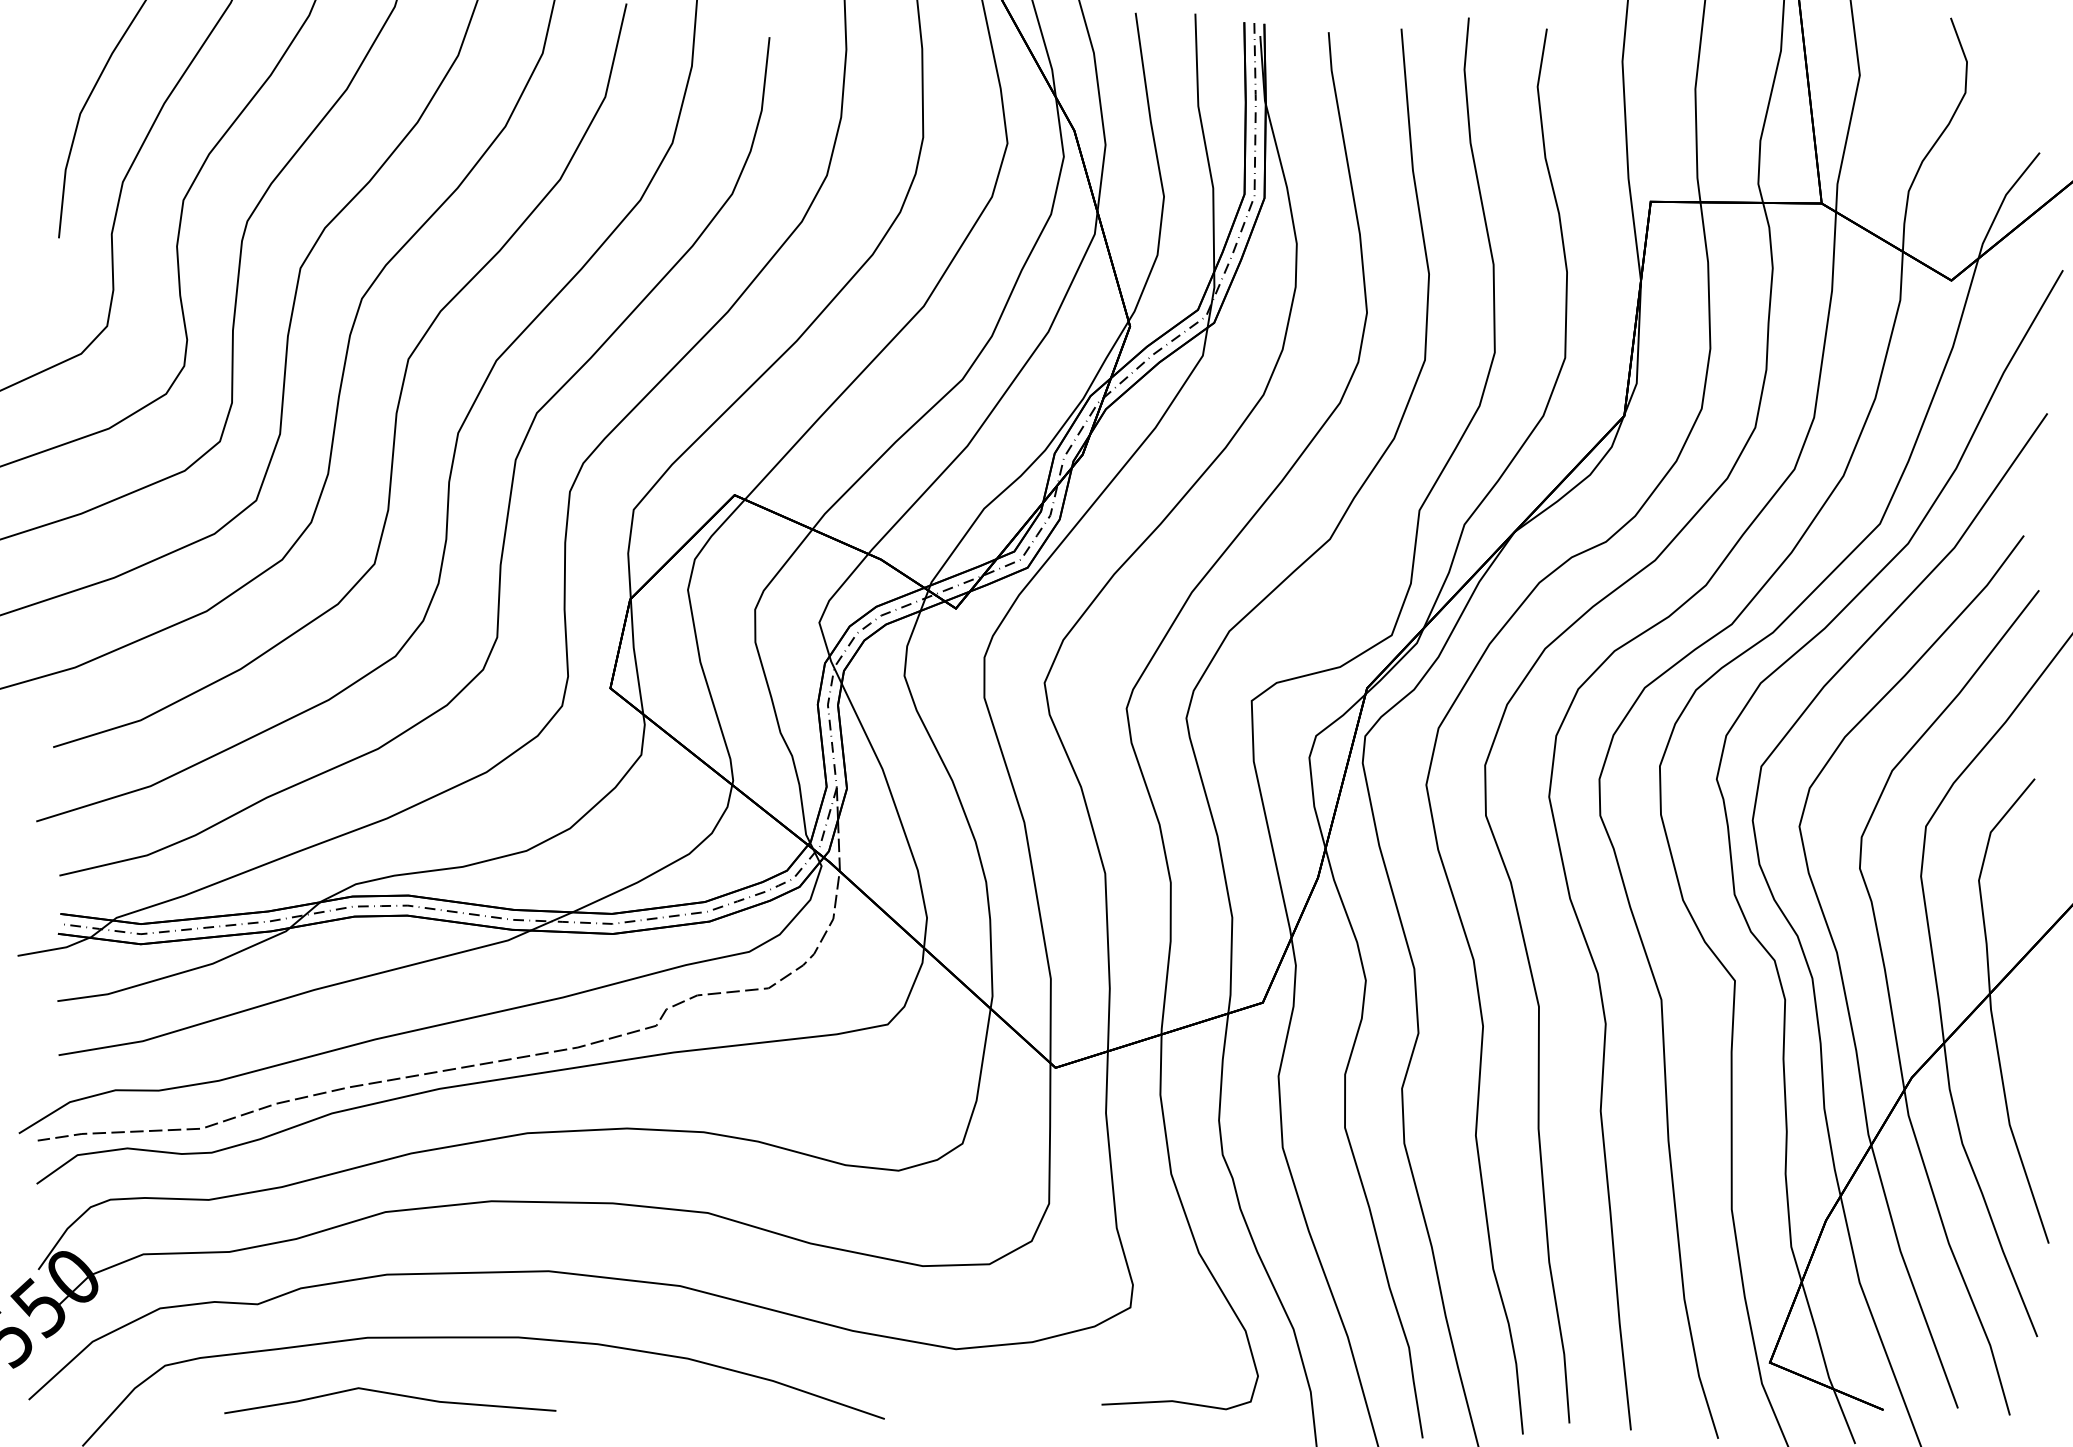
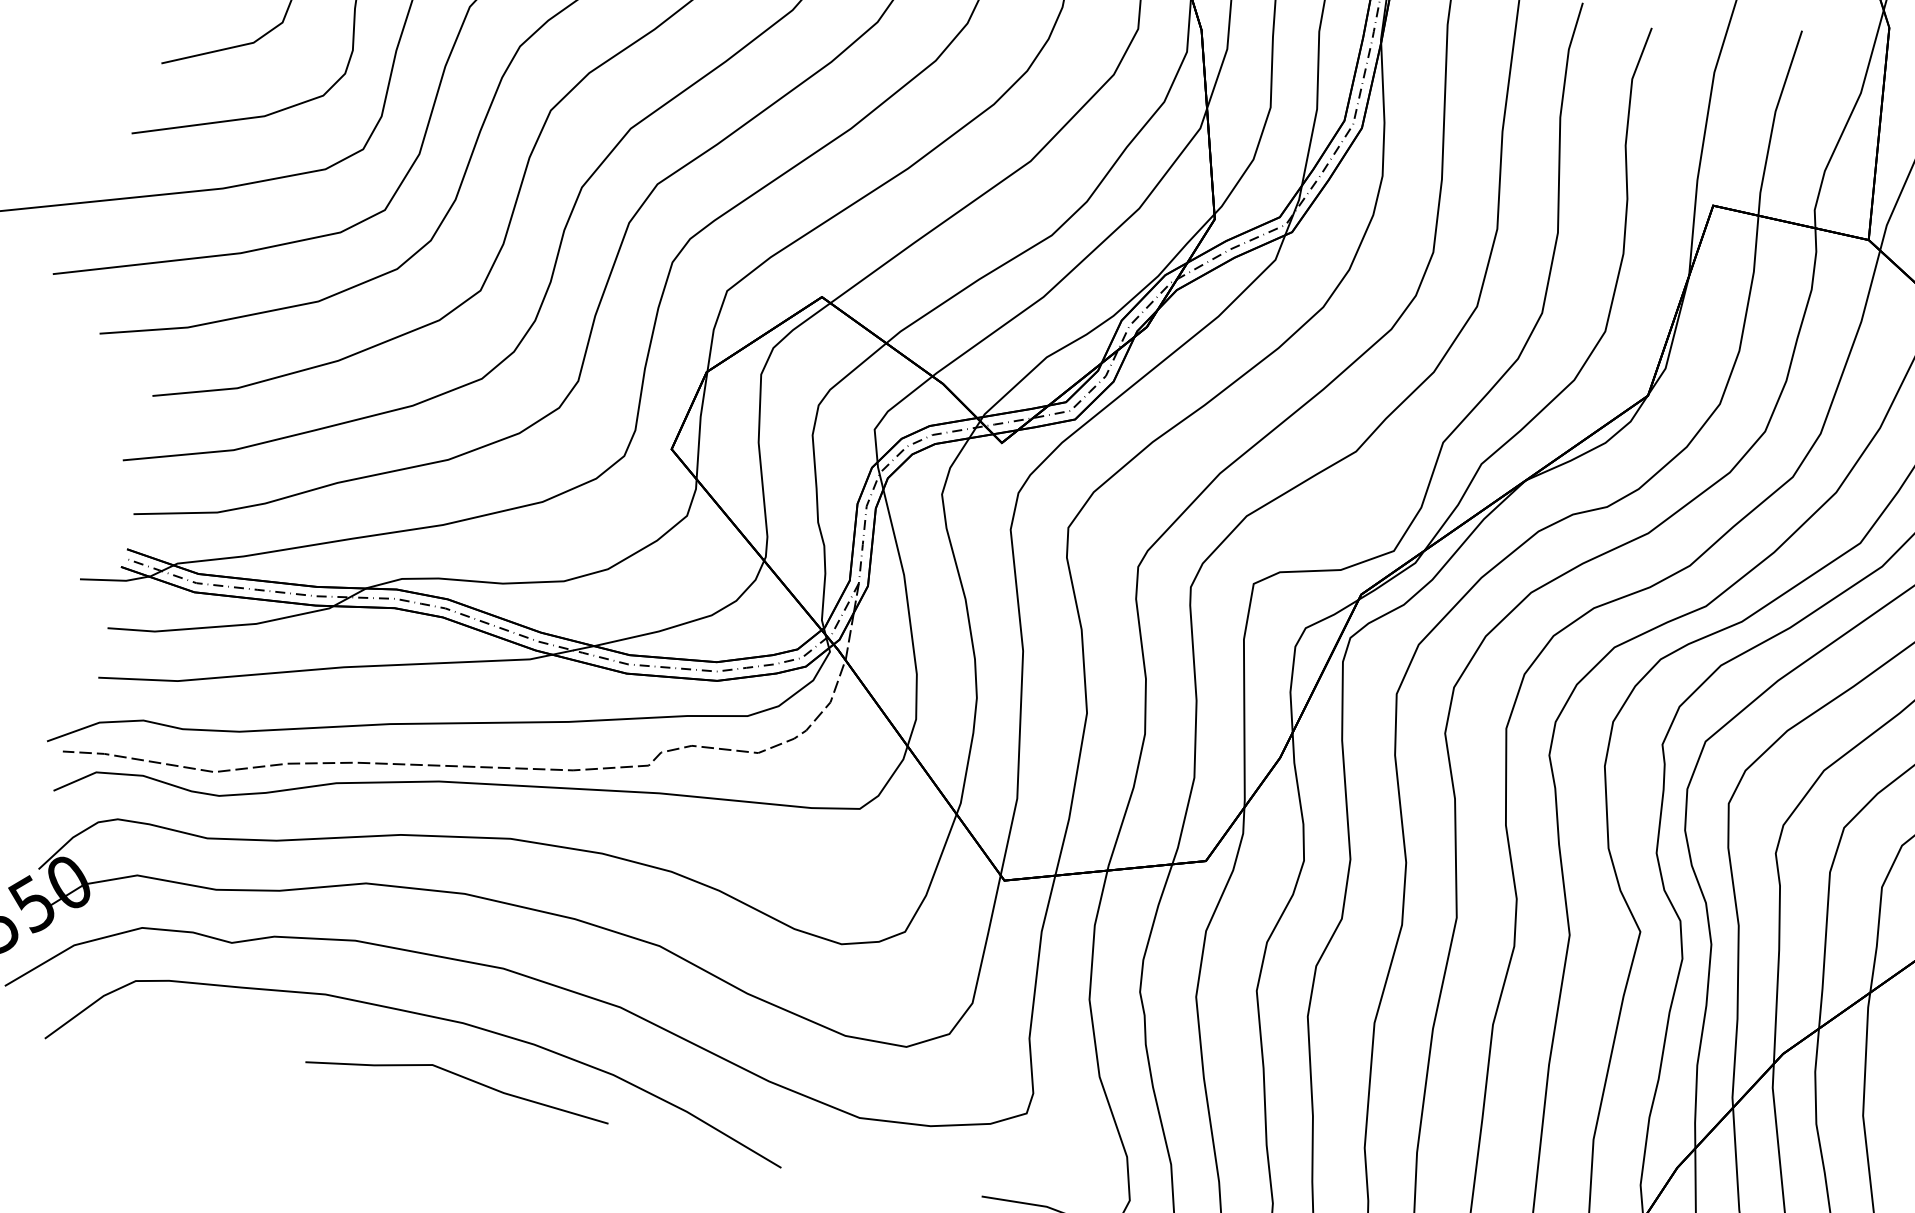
line: (390, 1394) -> (460, 1076), moved

